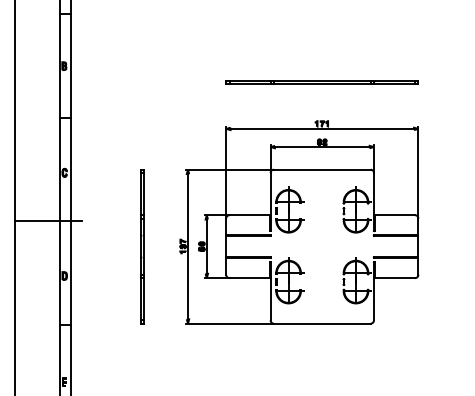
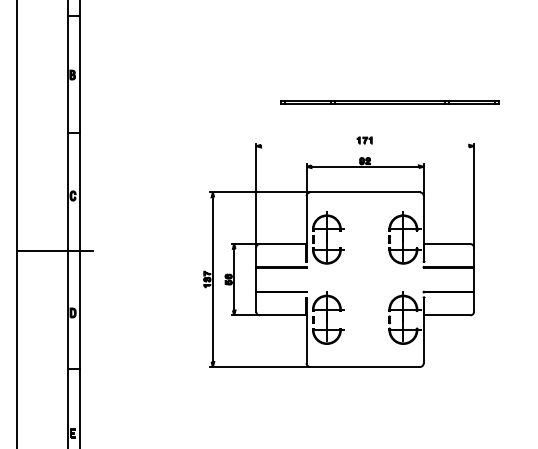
line: (321, 81) -> (389, 101), moved
line: (322, 128) -> (365, 145), removed
line: (141, 246) -> (160, 279), removed

